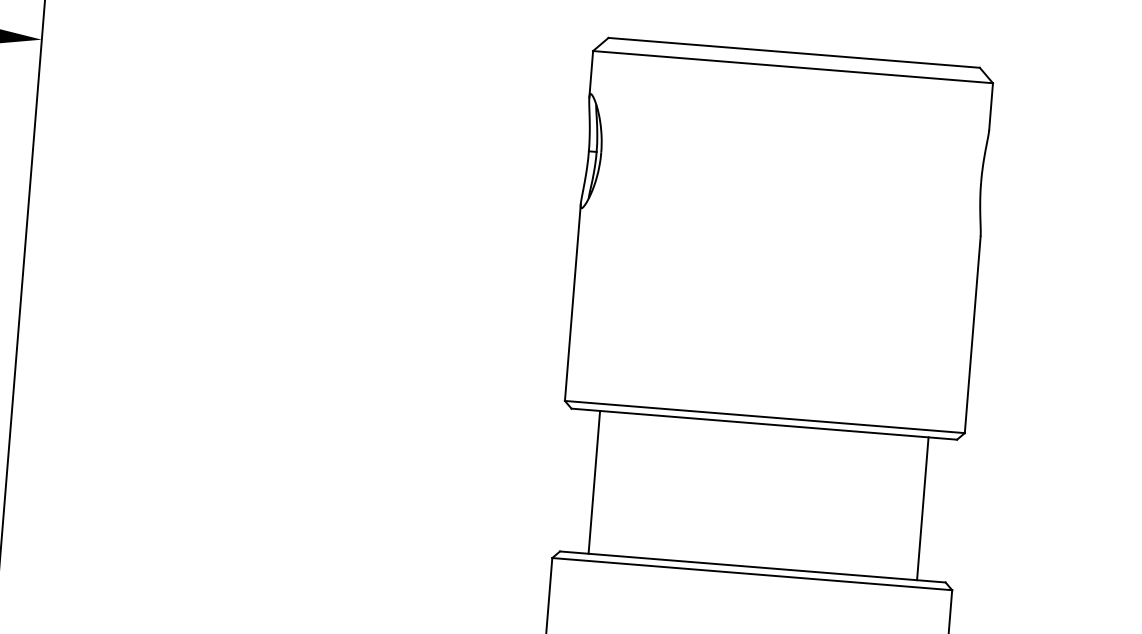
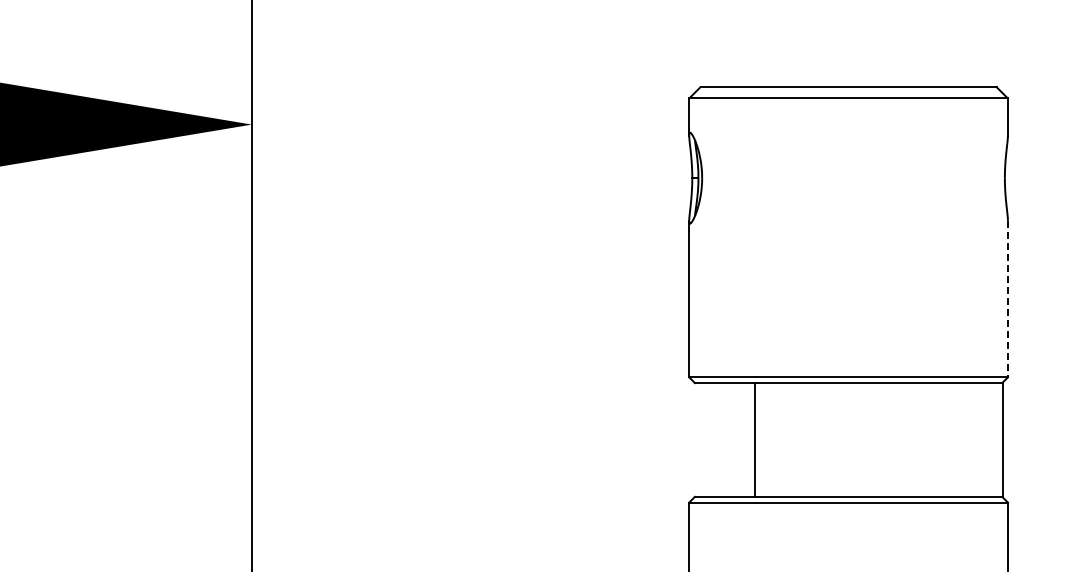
line: (972, 335) -> (1007, 299), solid -> dashed
line: (594, 481) -> (754, 439), moved
line: (922, 508) -> (1003, 439), moved

